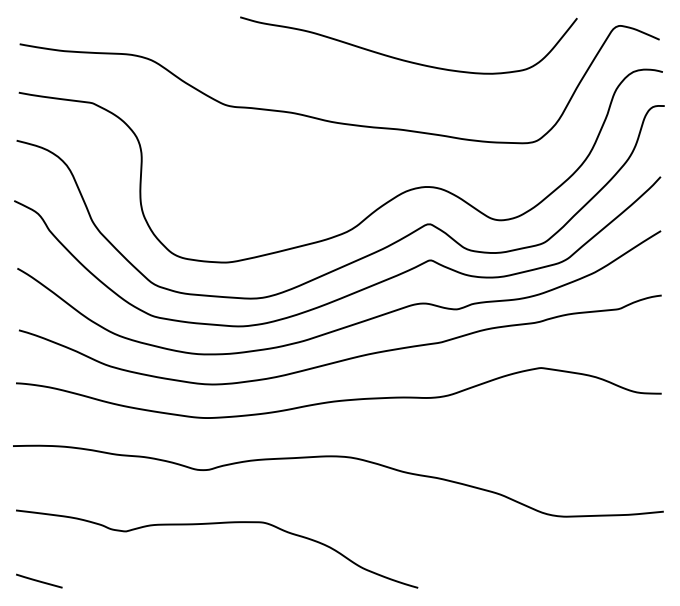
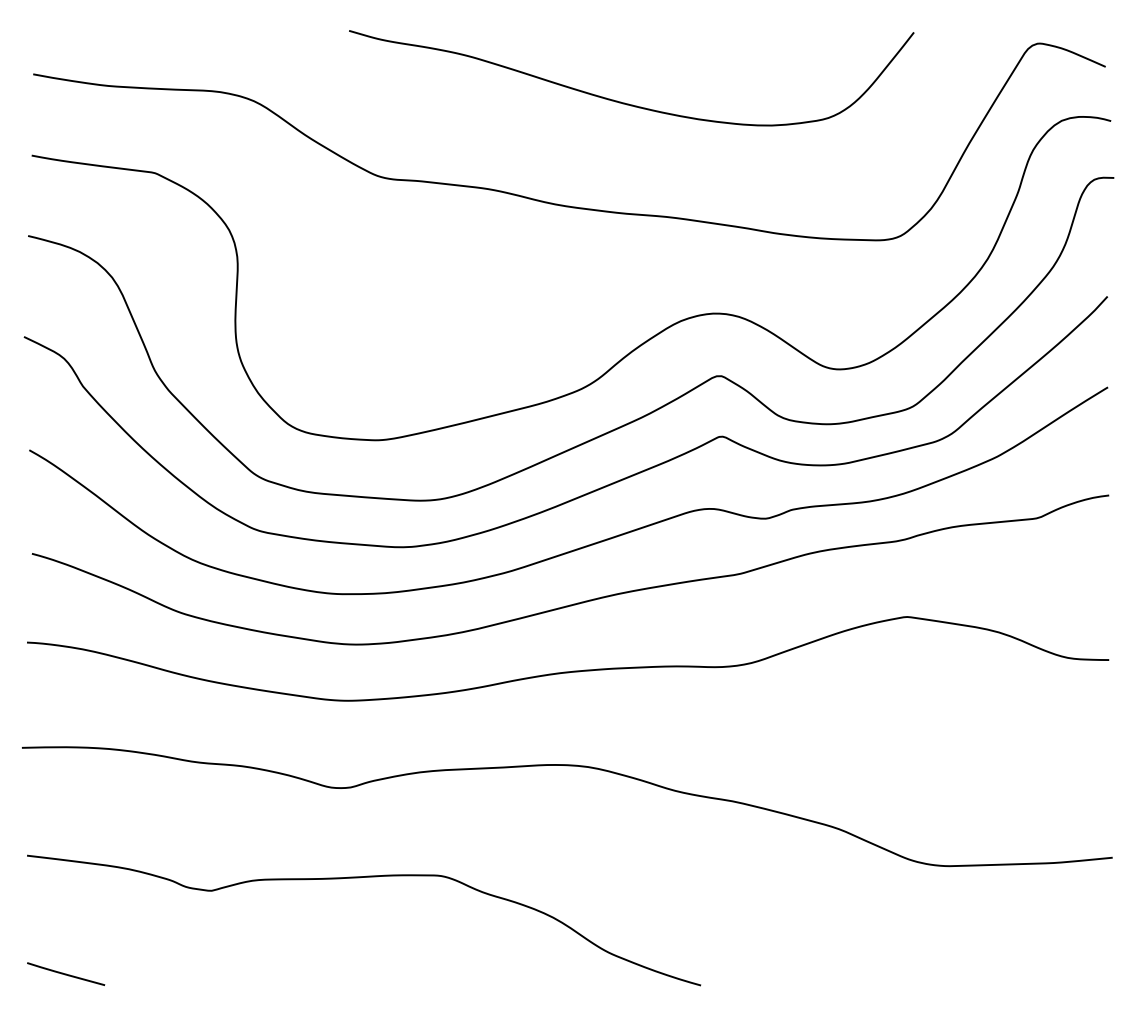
curve: (404, 59) -> (624, 101), moved

